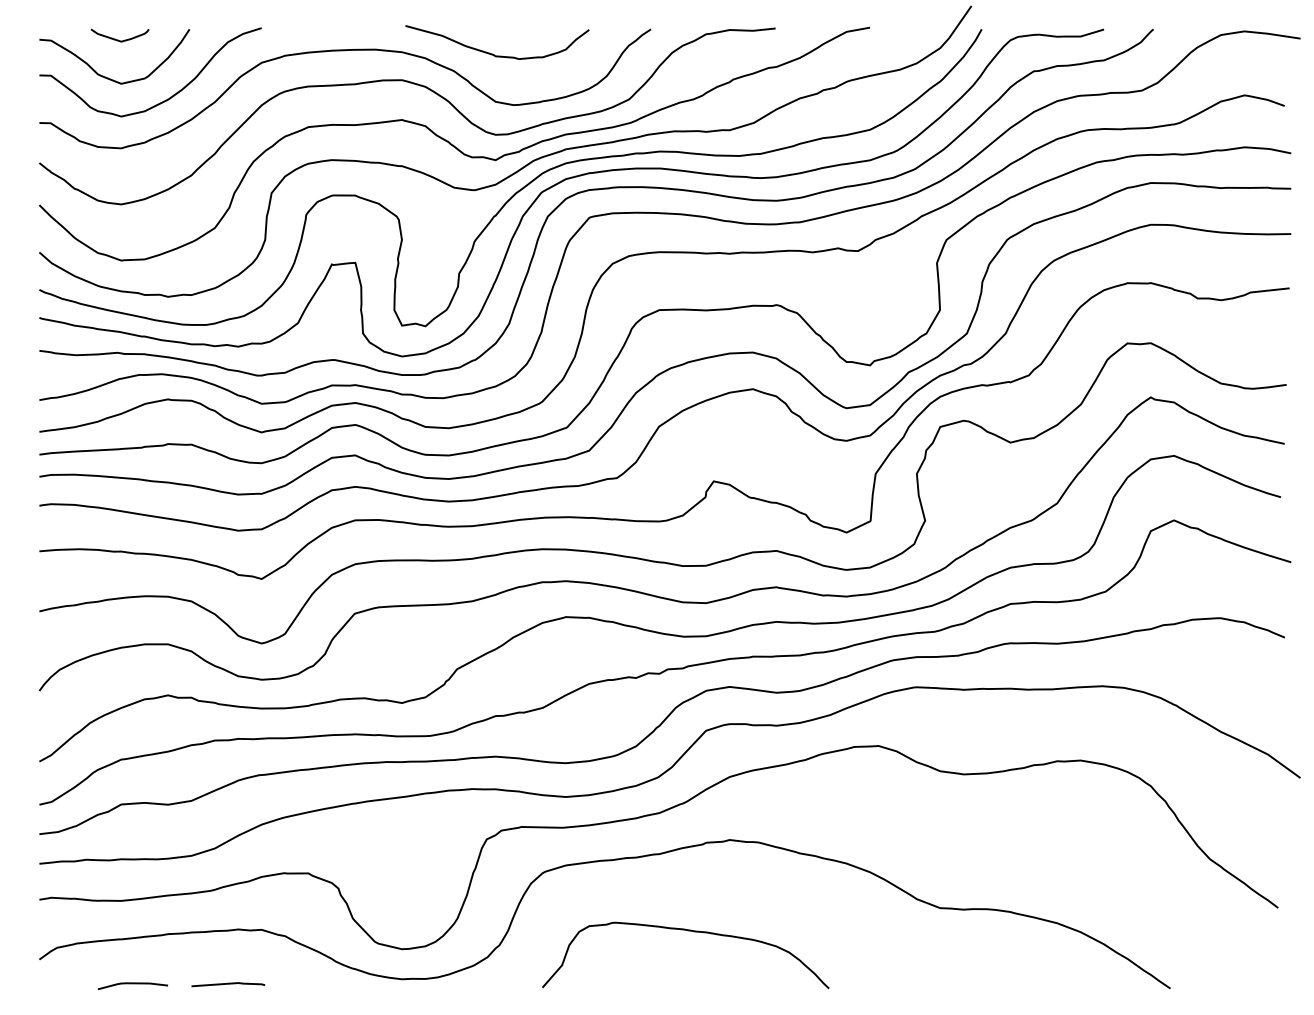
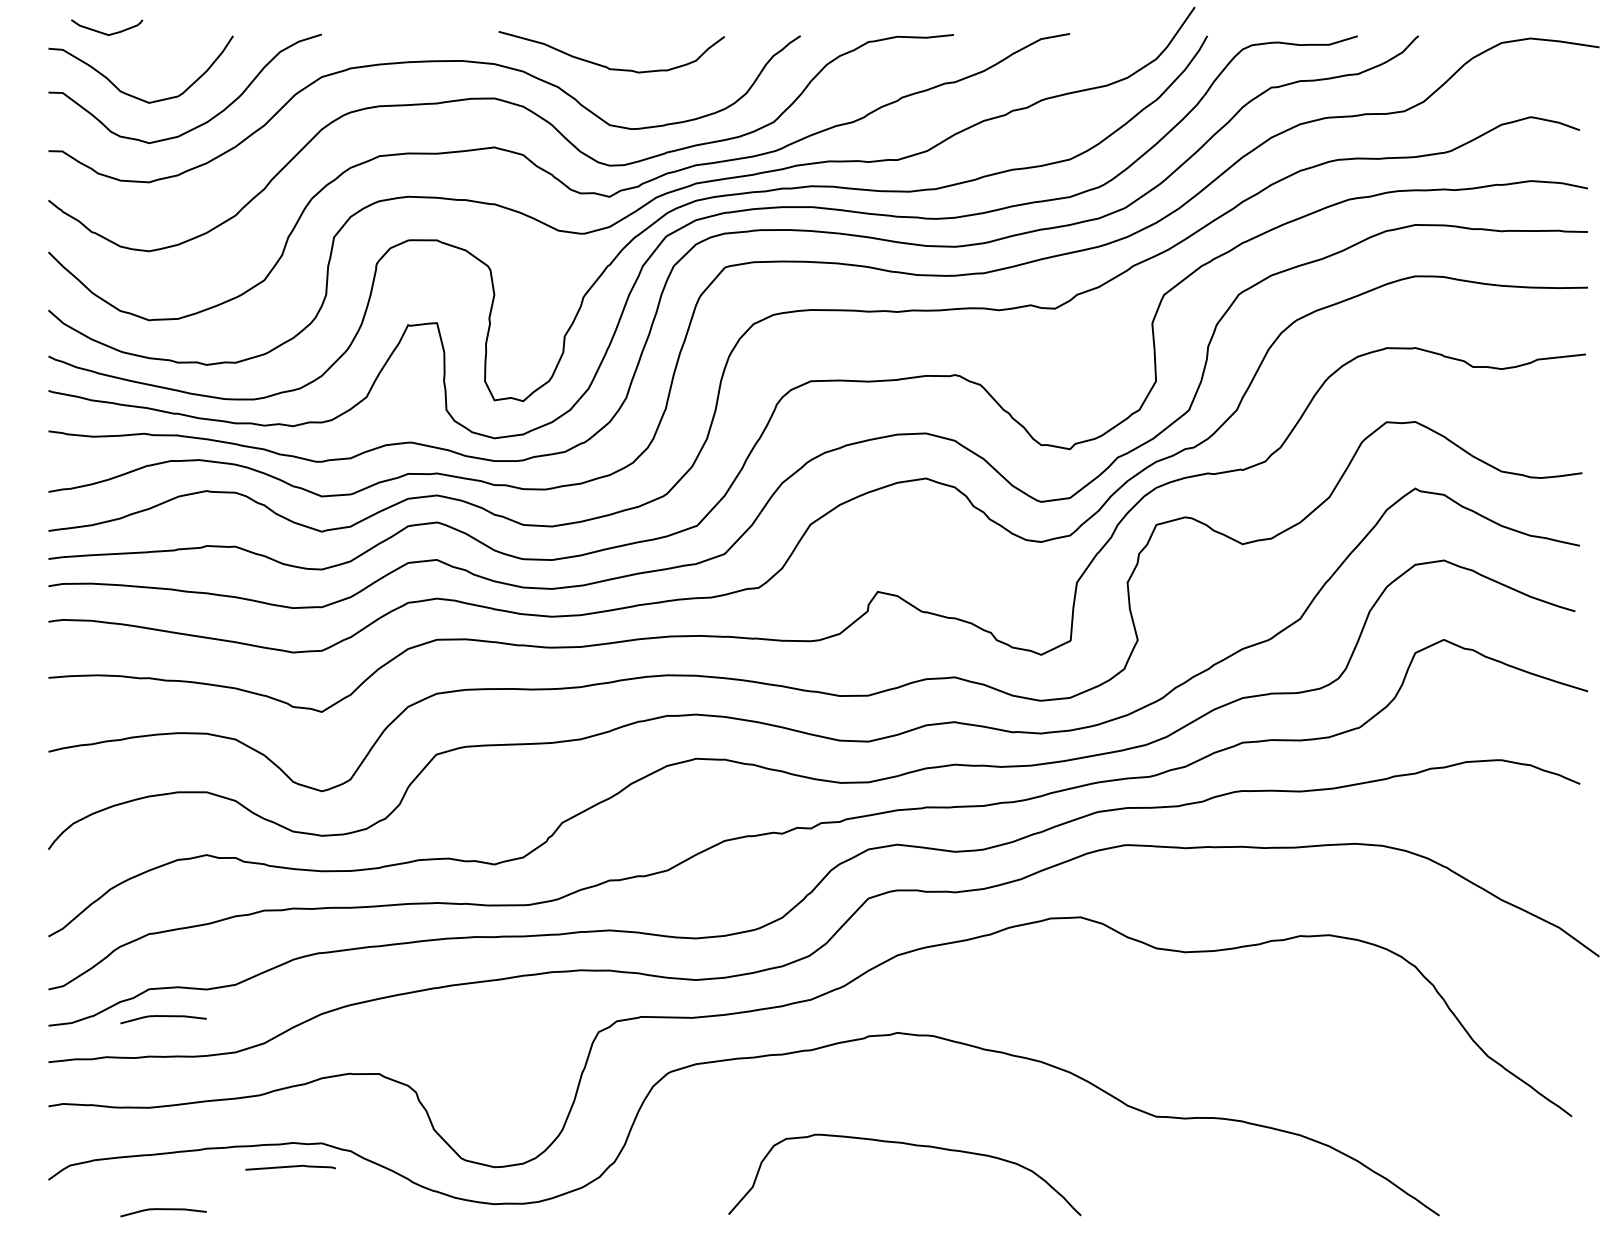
curve: (118, 39) -> (105, 32), moved
curve: (132, 827) -> (162, 1017), added
curve: (688, 931) -> (908, 1145), moved
line: (228, 984) -> (290, 1167), moved

